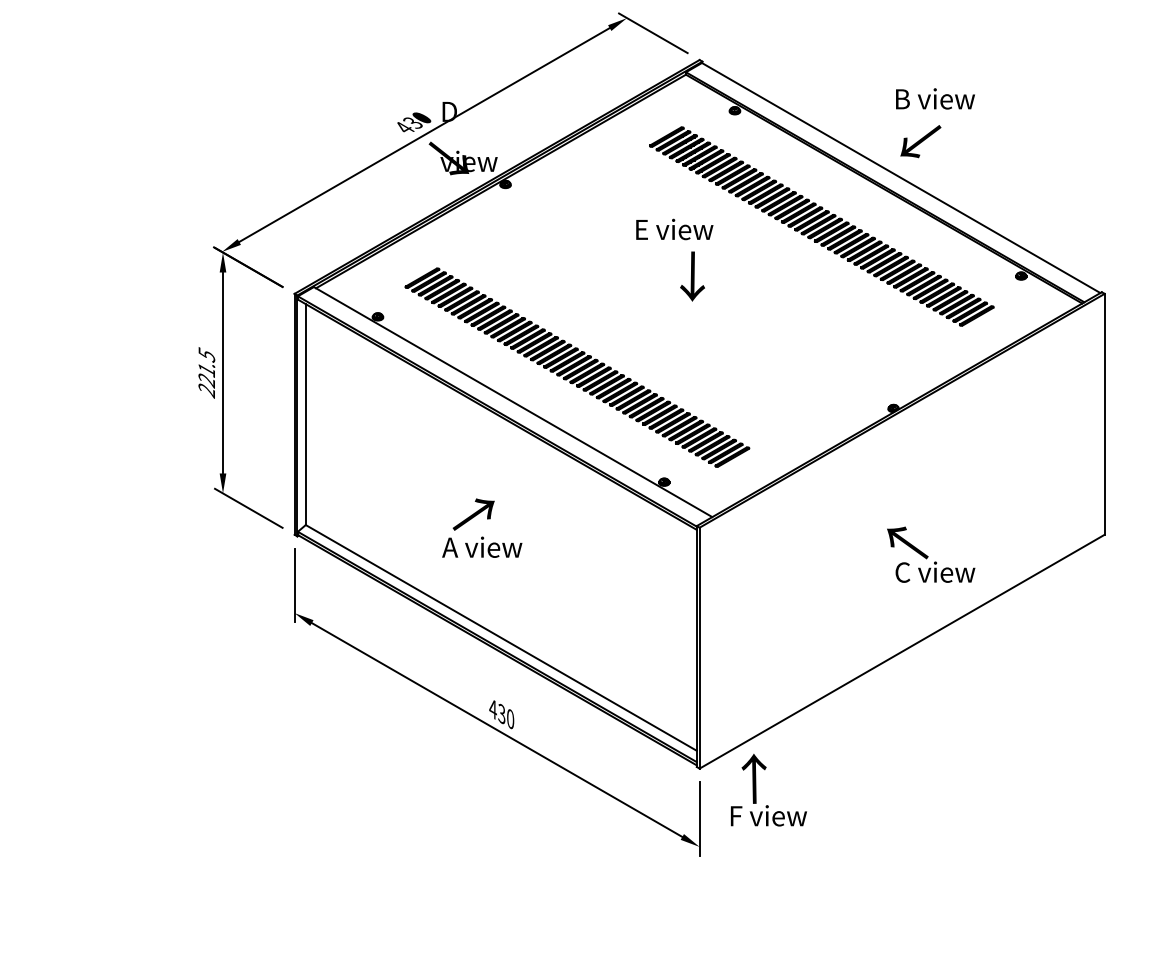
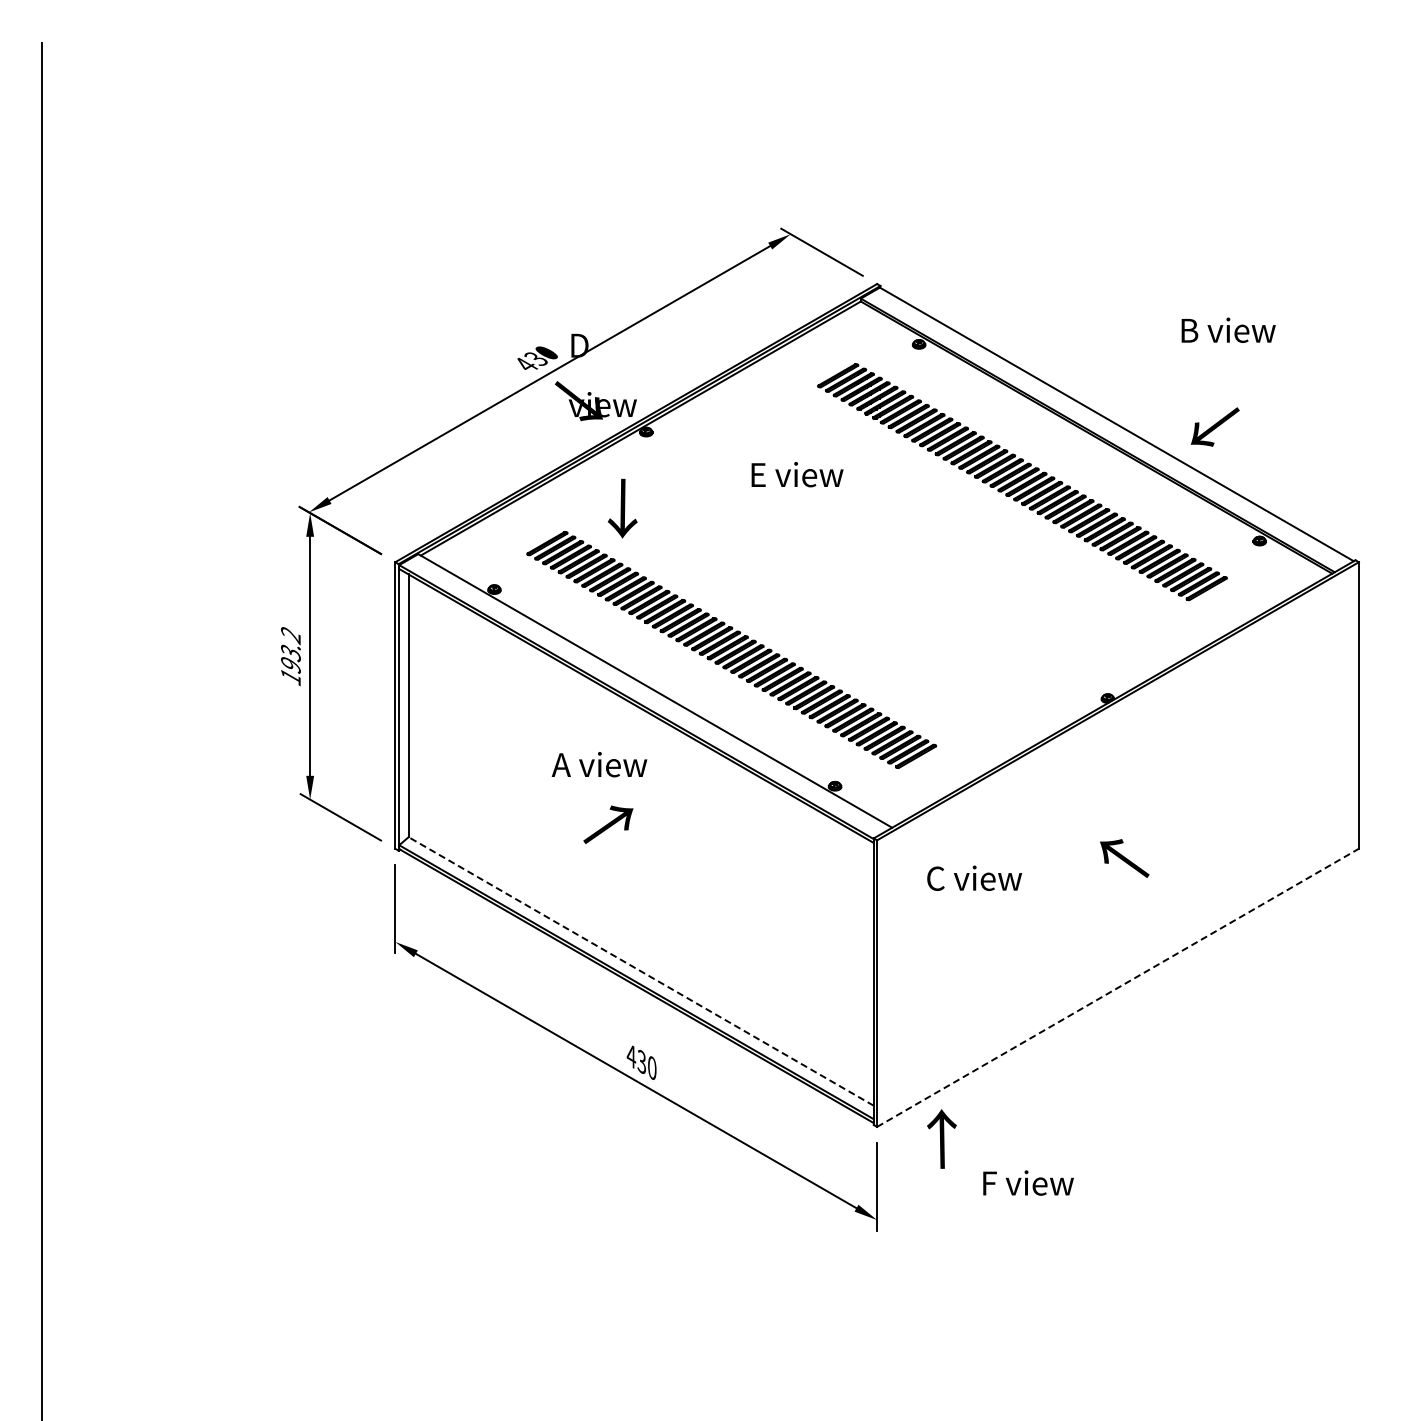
text: (935, 98) -> (1228, 329), moved
text: (920, 141) -> (1214, 426), moved
text: (674, 229) -> (797, 474), moved
text: (692, 276) -> (622, 508), moved
text: (206, 373) -> (290, 656), 221.5 -> 193.2
text: (482, 547) -> (599, 764), moved
text: (935, 571) -> (974, 877), moved
line: (501, 637) -> (641, 971), solid -> dashed
line: (902, 651) -> (1118, 987), solid -> dashed
text: (768, 815) -> (1028, 1182), moved

